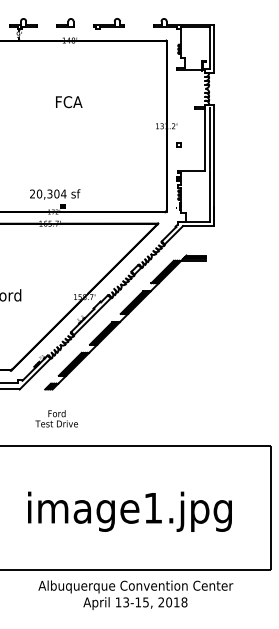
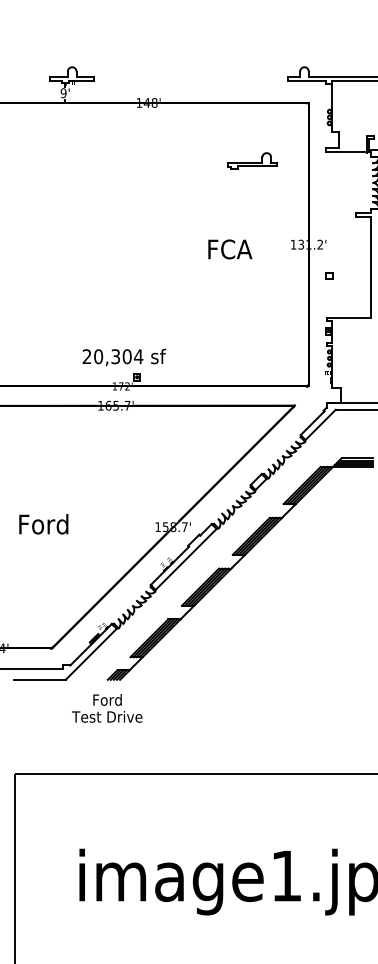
part: (65, 22) -> (141, 73), removed
part: (108, 23) -> (252, 160), moved
text: (69, 102) -> (230, 250), moved
text: (56, 418) -> (106, 707), moved

